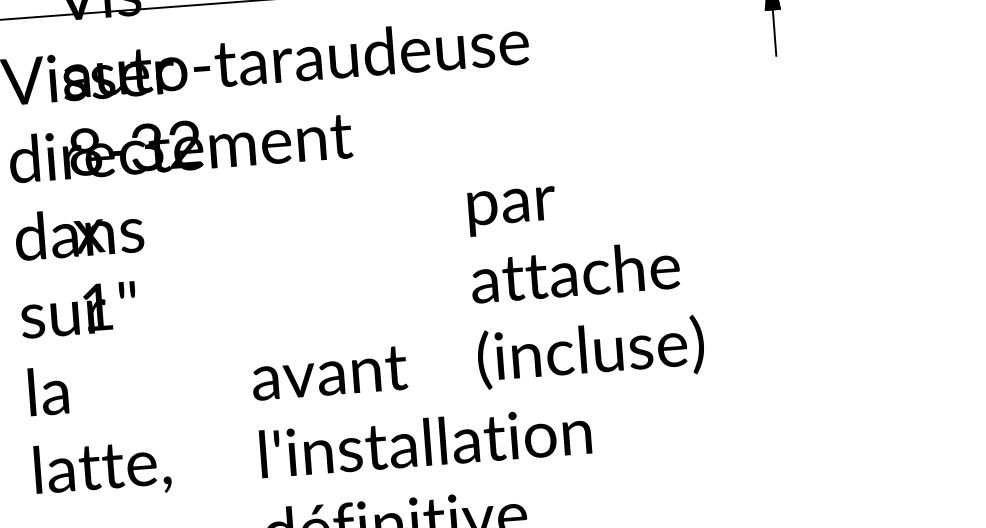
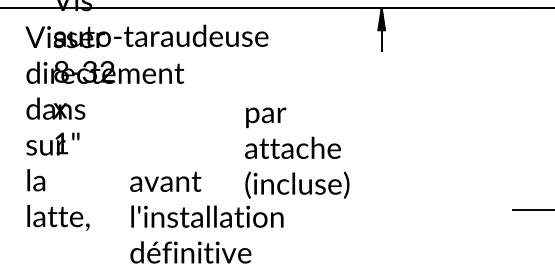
text: (585, 281) -> (297, 152), moved

